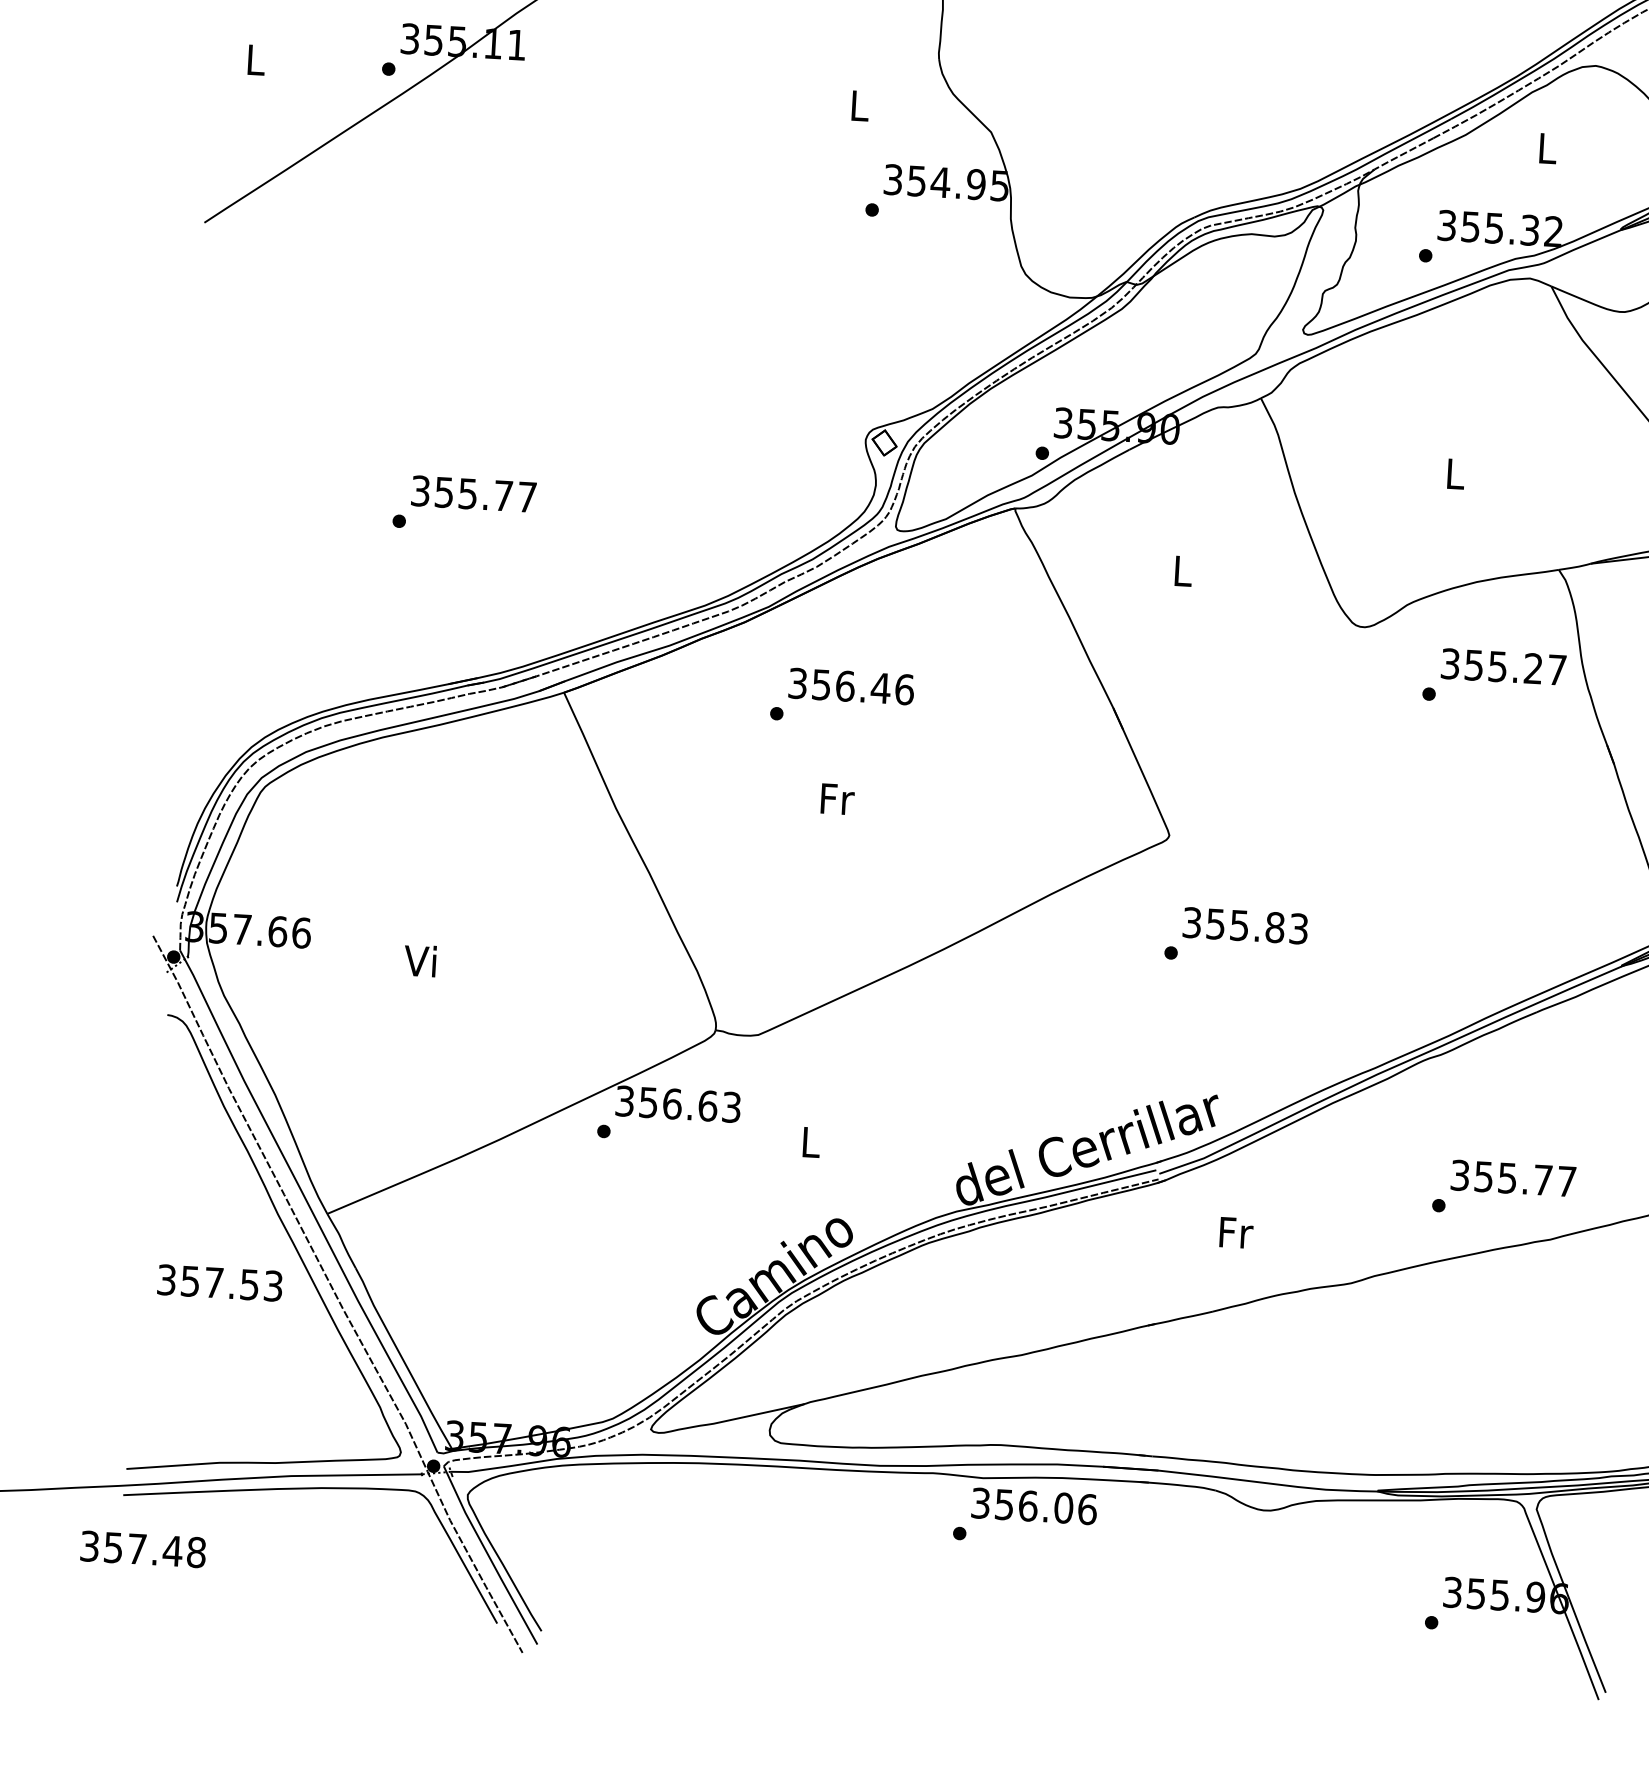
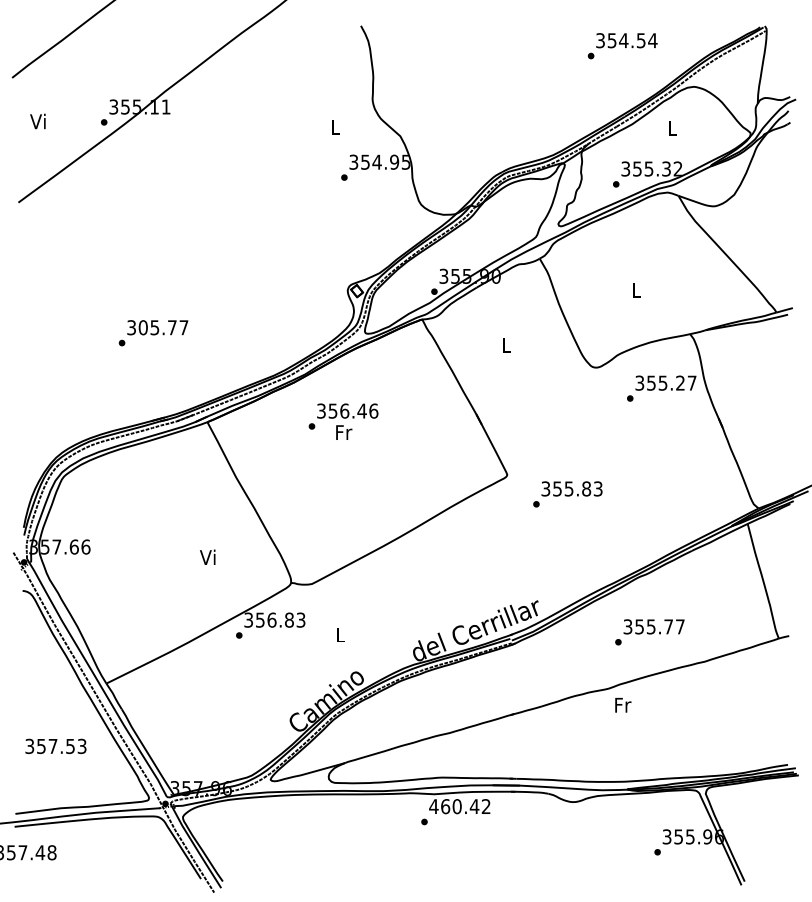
text: (252, 59) -> (37, 121), L -> Vi
text: (442, 491) -> (142, 327), 355.77 -> 305.77
text: (838, 799) -> (344, 432), moved
text: (1235, 936) -> (567, 494), moved
text: (419, 959) -> (207, 556), moved
text: (708, 1104) -> (289, 619), 356.63 -> 356.83
text: (1503, 1189) -> (649, 632), moved
text: (1236, 1233) -> (623, 705), moved
text: (219, 1281) -> (55, 745), moved
text: (1032, 1506) -> (459, 806), 356.06 -> 460.42

